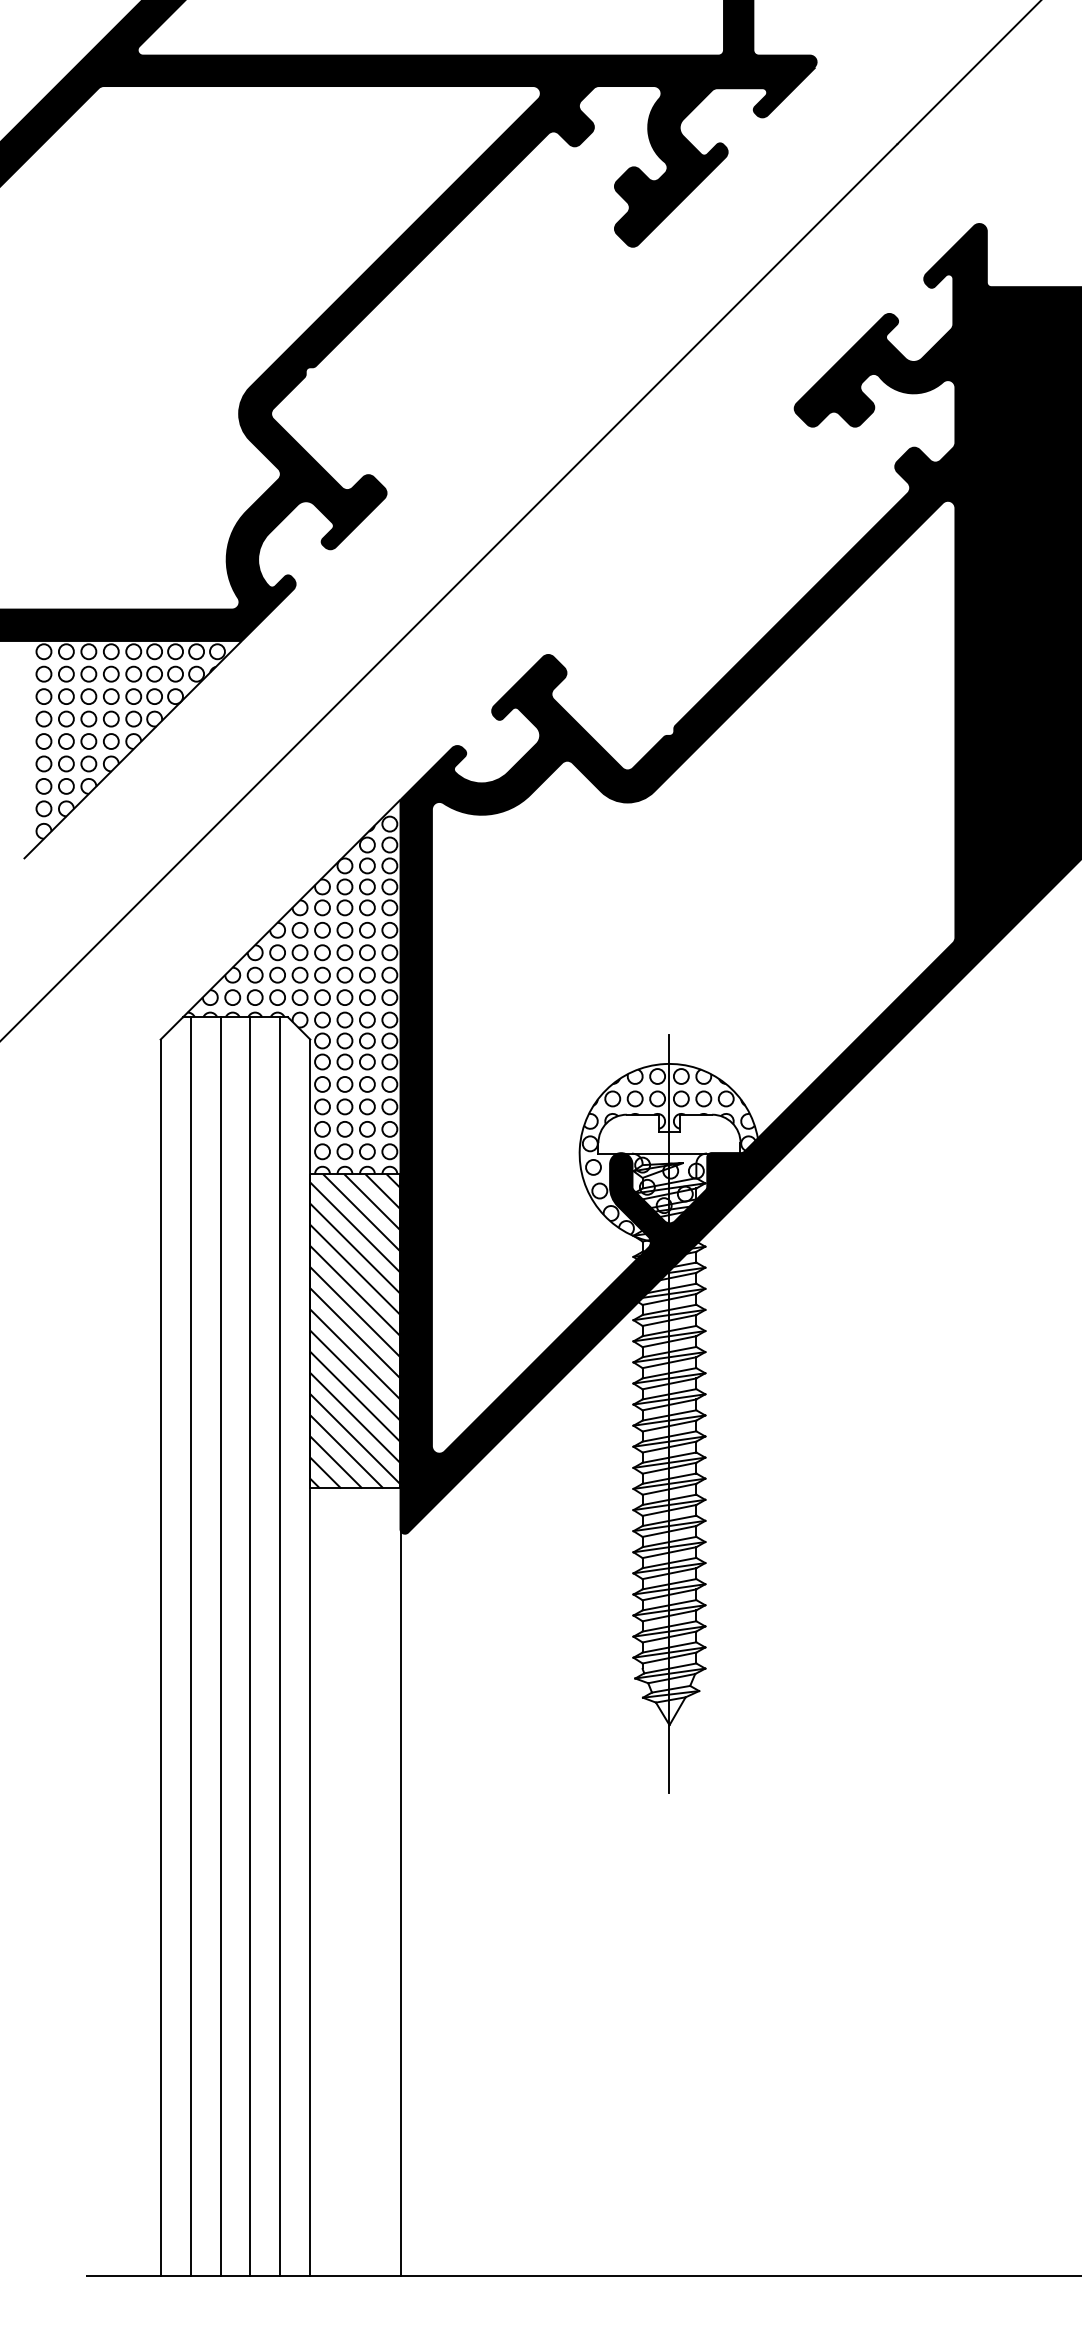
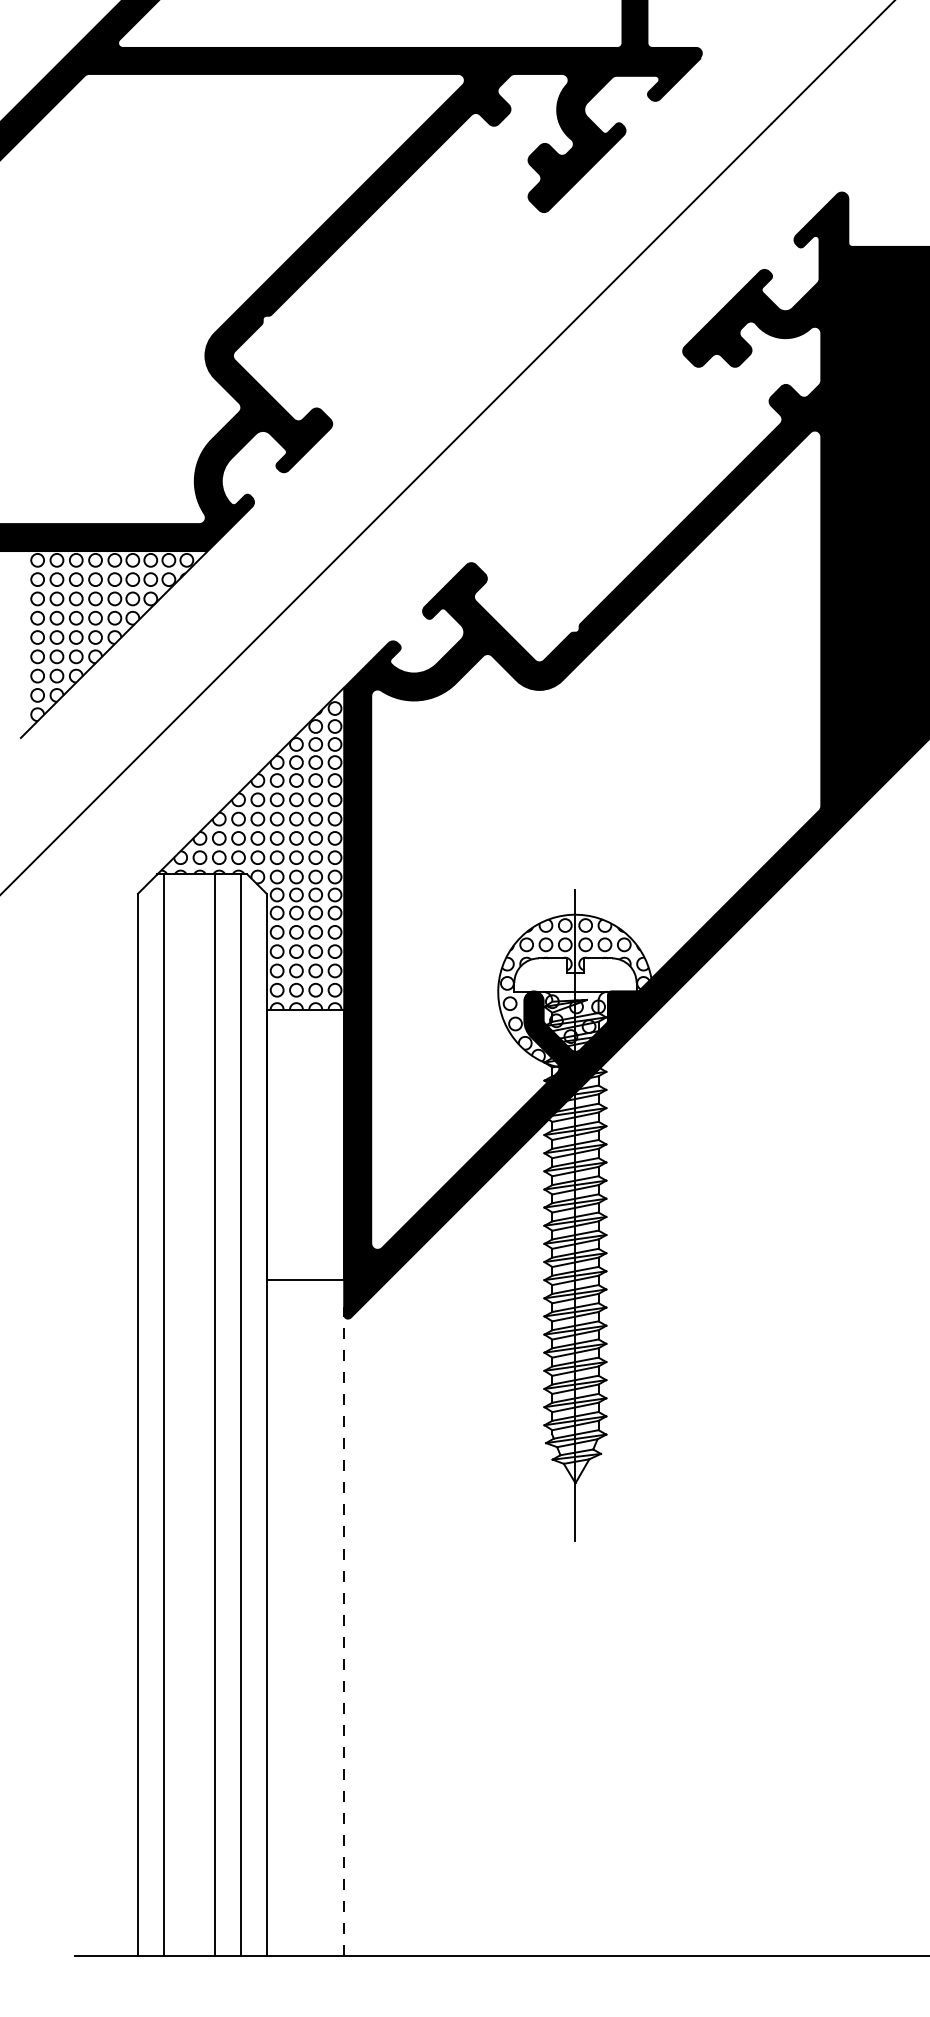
hatch: (354, 1331) -> (304, 1144), removed
line: (220, 1646) -> (189, 1415), removed
line: (400, 1897) -> (344, 1631), solid -> dashed

